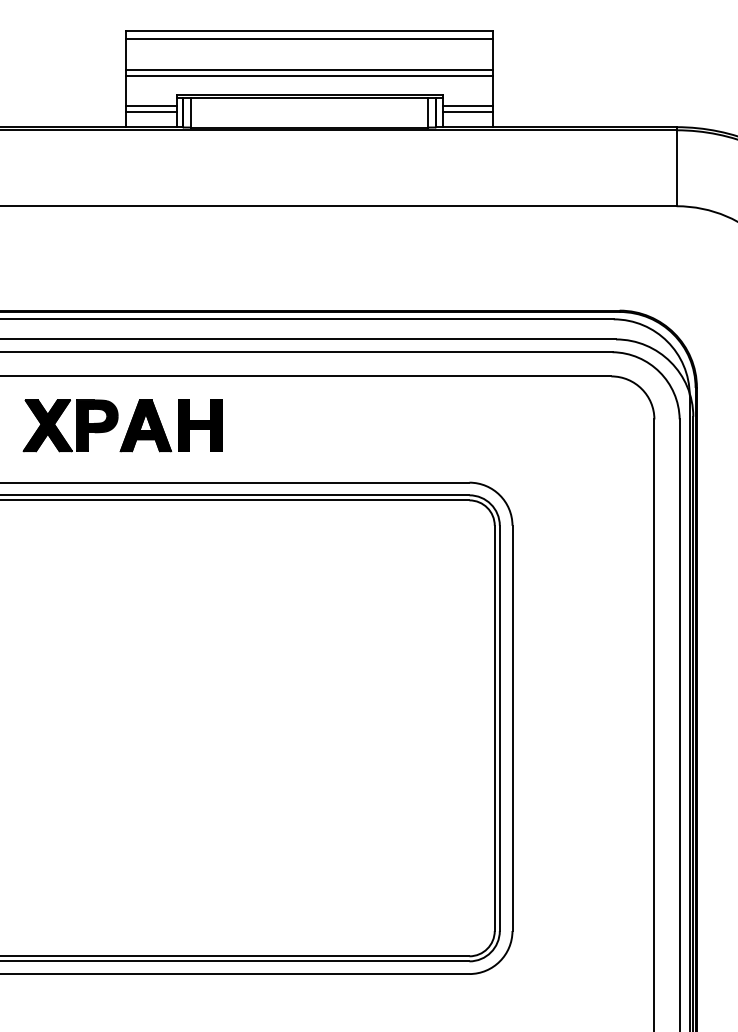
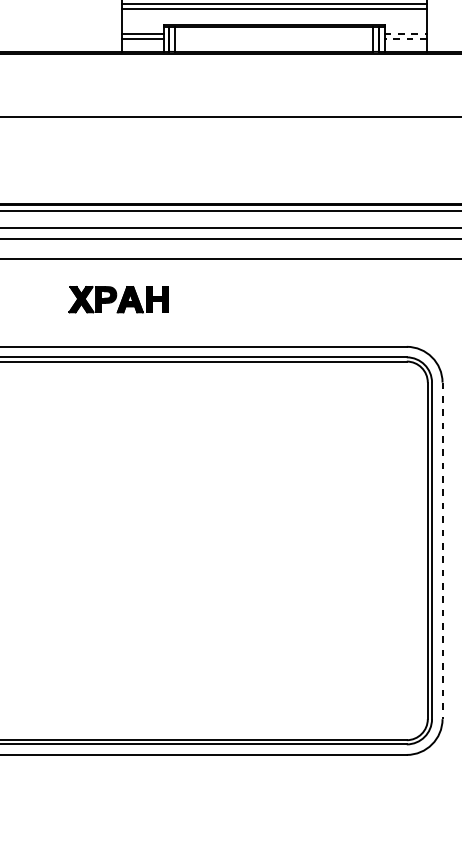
line: (468, 106) -> (406, 34), solid -> dashed
line: (467, 112) -> (405, 39), solid -> dashed
part: (122, 425) -> (118, 299), size x0.6
line: (512, 728) -> (442, 551), solid -> dashed

